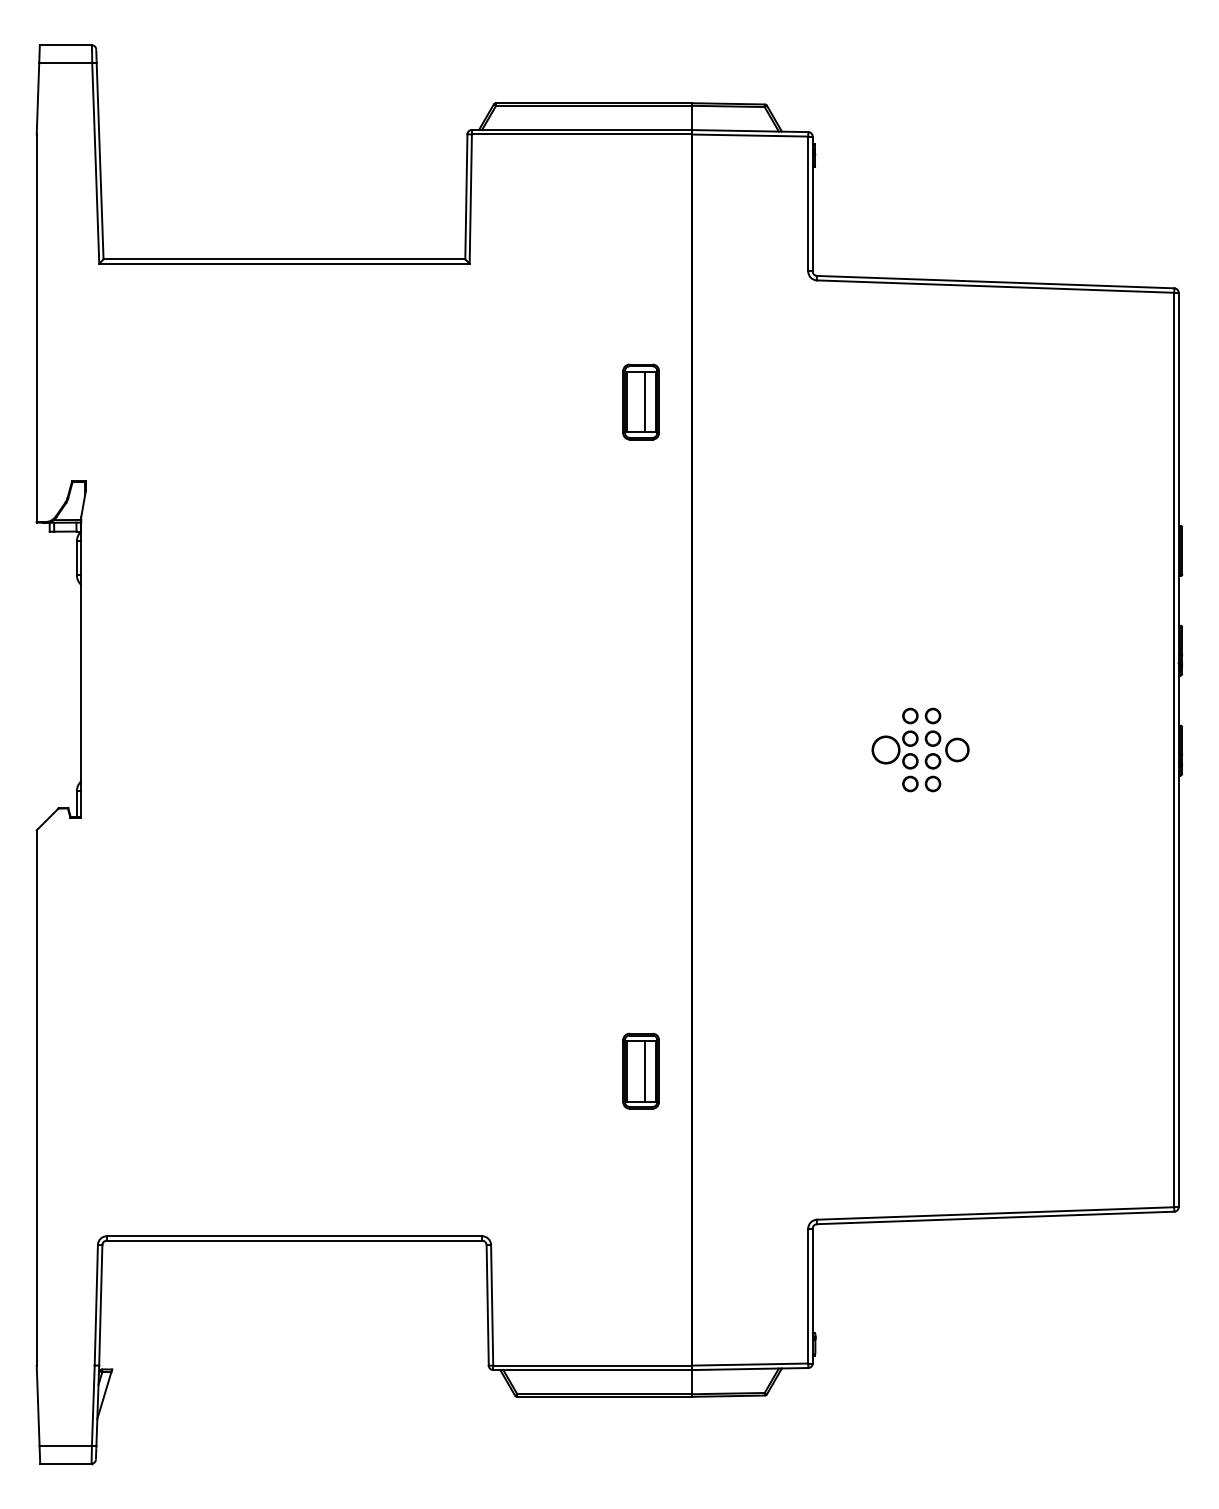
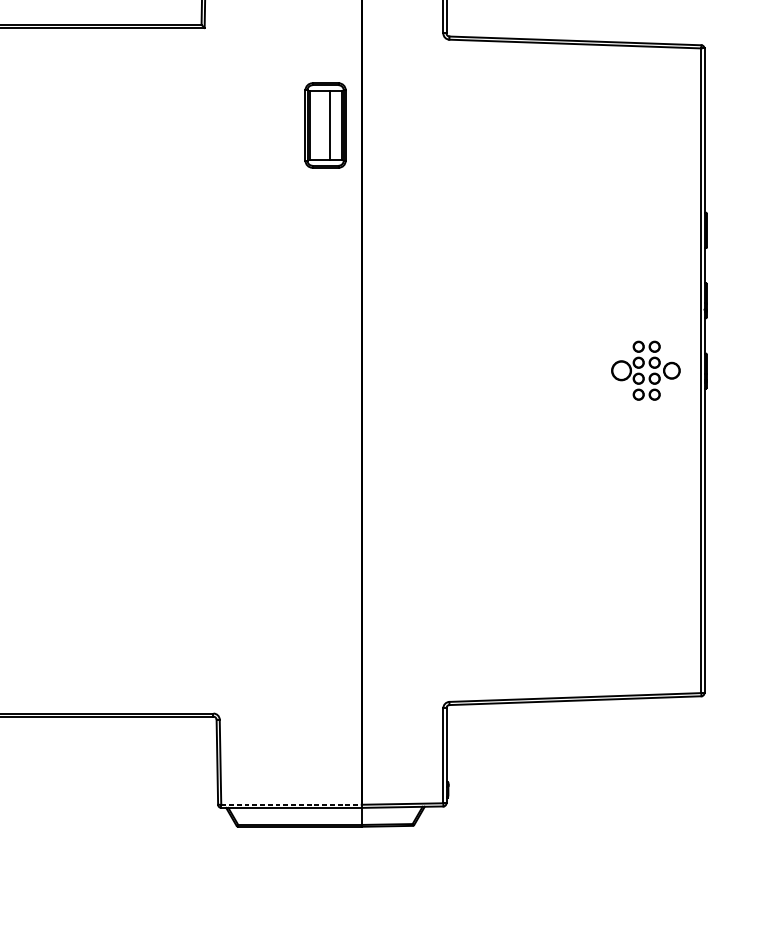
part: (640, 401) -> (325, 125), size x1.6
part: (916, 744) -> (643, 366), moved
part: (640, 1070) -> (325, 596), removed
line: (592, 1365) -> (291, 804), solid -> dashed

